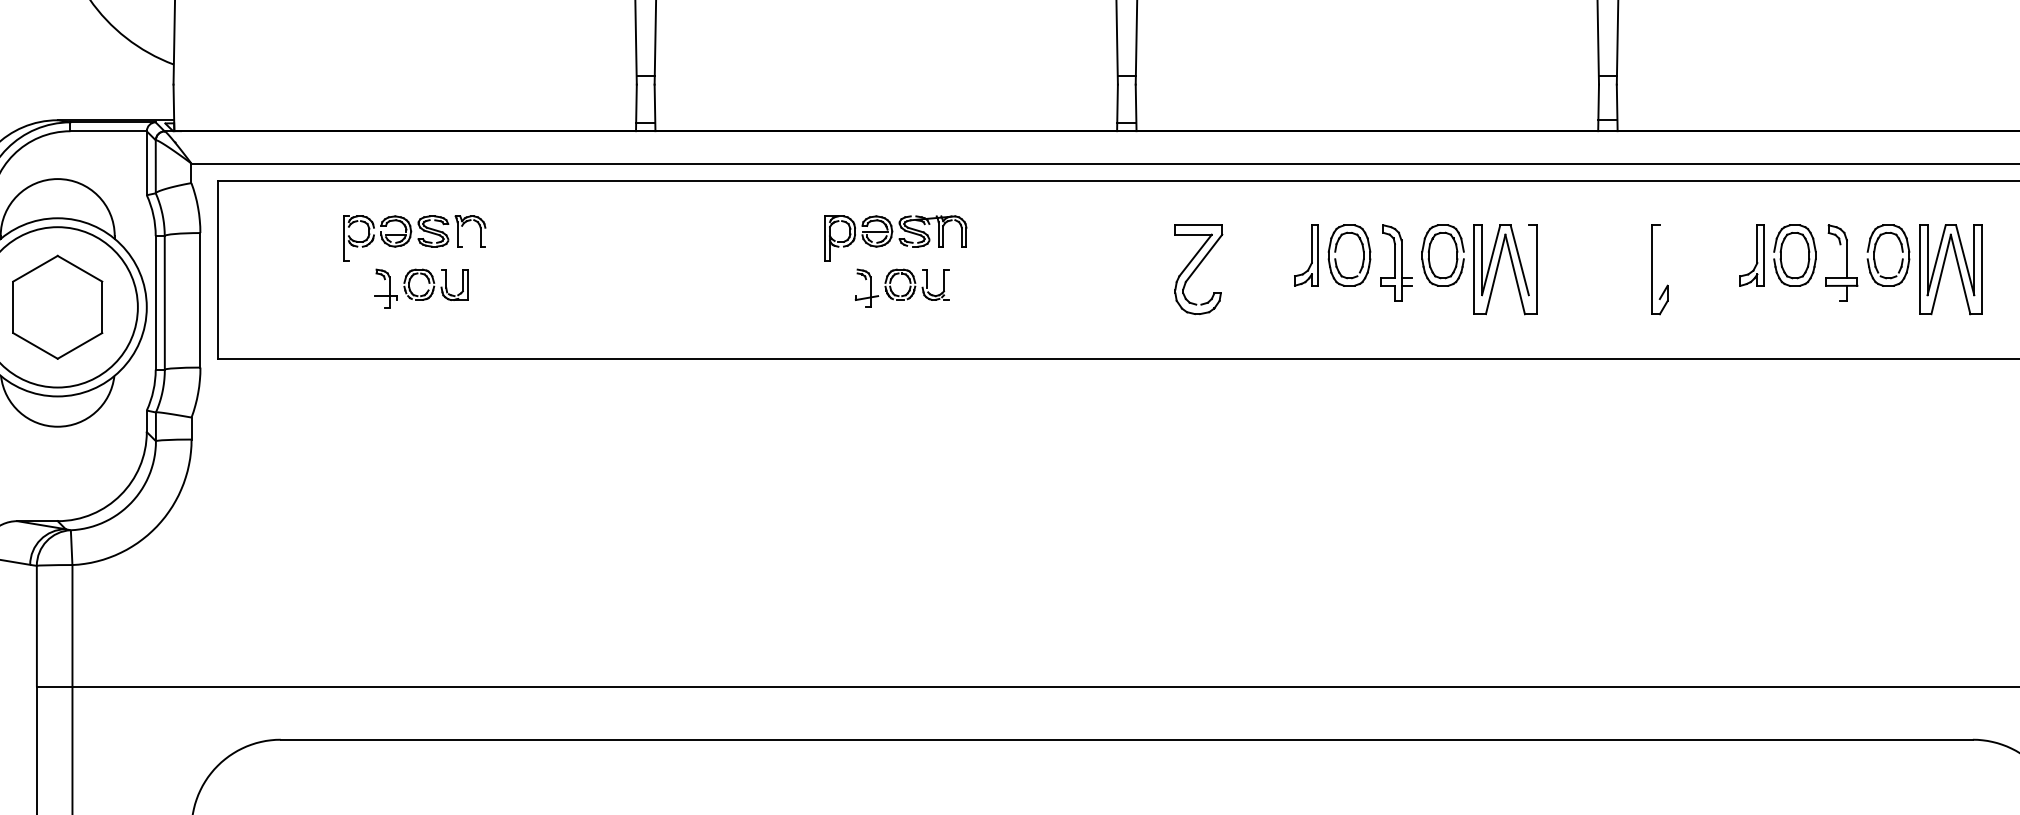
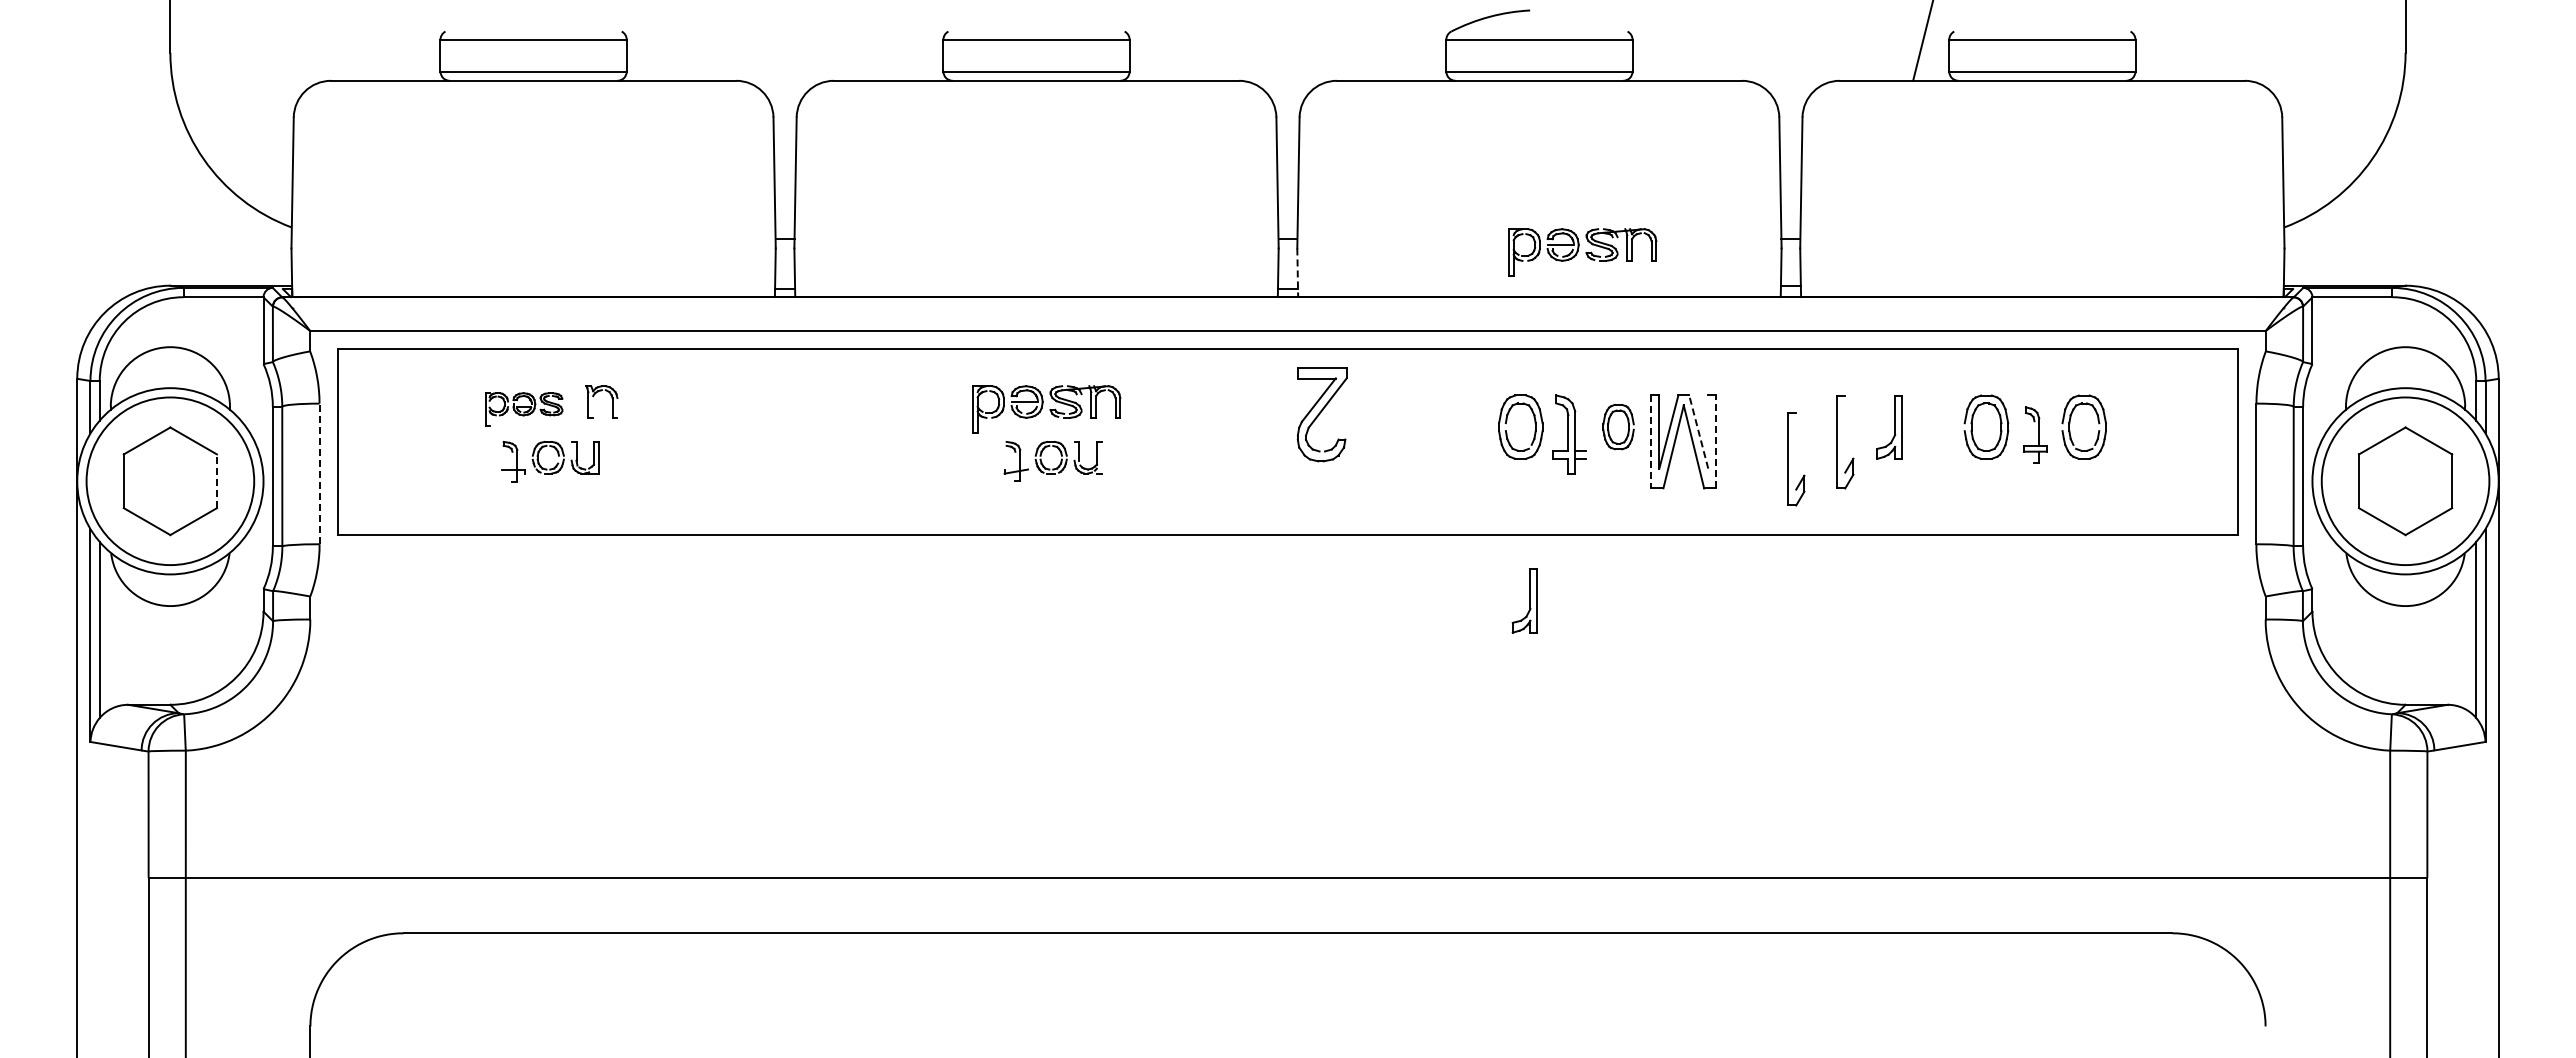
part: (1408, 88) -> (1582, 252), added
line: (1135, 108) -> (1297, 273), solid -> dashed
part: (396, 238) -> (524, 409), size x0.7
part: (1306, 254) -> (1524, 600), moved
part: (1442, 254) -> (1618, 426), size x0.7
part: (1751, 255) -> (1889, 427), moved
line: (1519, 260) -> (1698, 432), solid -> dashed
part: (1841, 262) -> (2035, 434), size x0.7
part: (1957, 267) -> (2156, 439), removed
part: (1198, 269) -> (1321, 414), moved
line: (1536, 269) -> (1716, 441), solid -> dashed
line: (1474, 270) -> (1651, 442), solid -> dashed
part: (1605, 286) -> (1788, 459), added
line: (200, 299) -> (319, 473), solid -> dashed
line: (101, 307) -> (216, 481), solid -> dashed

